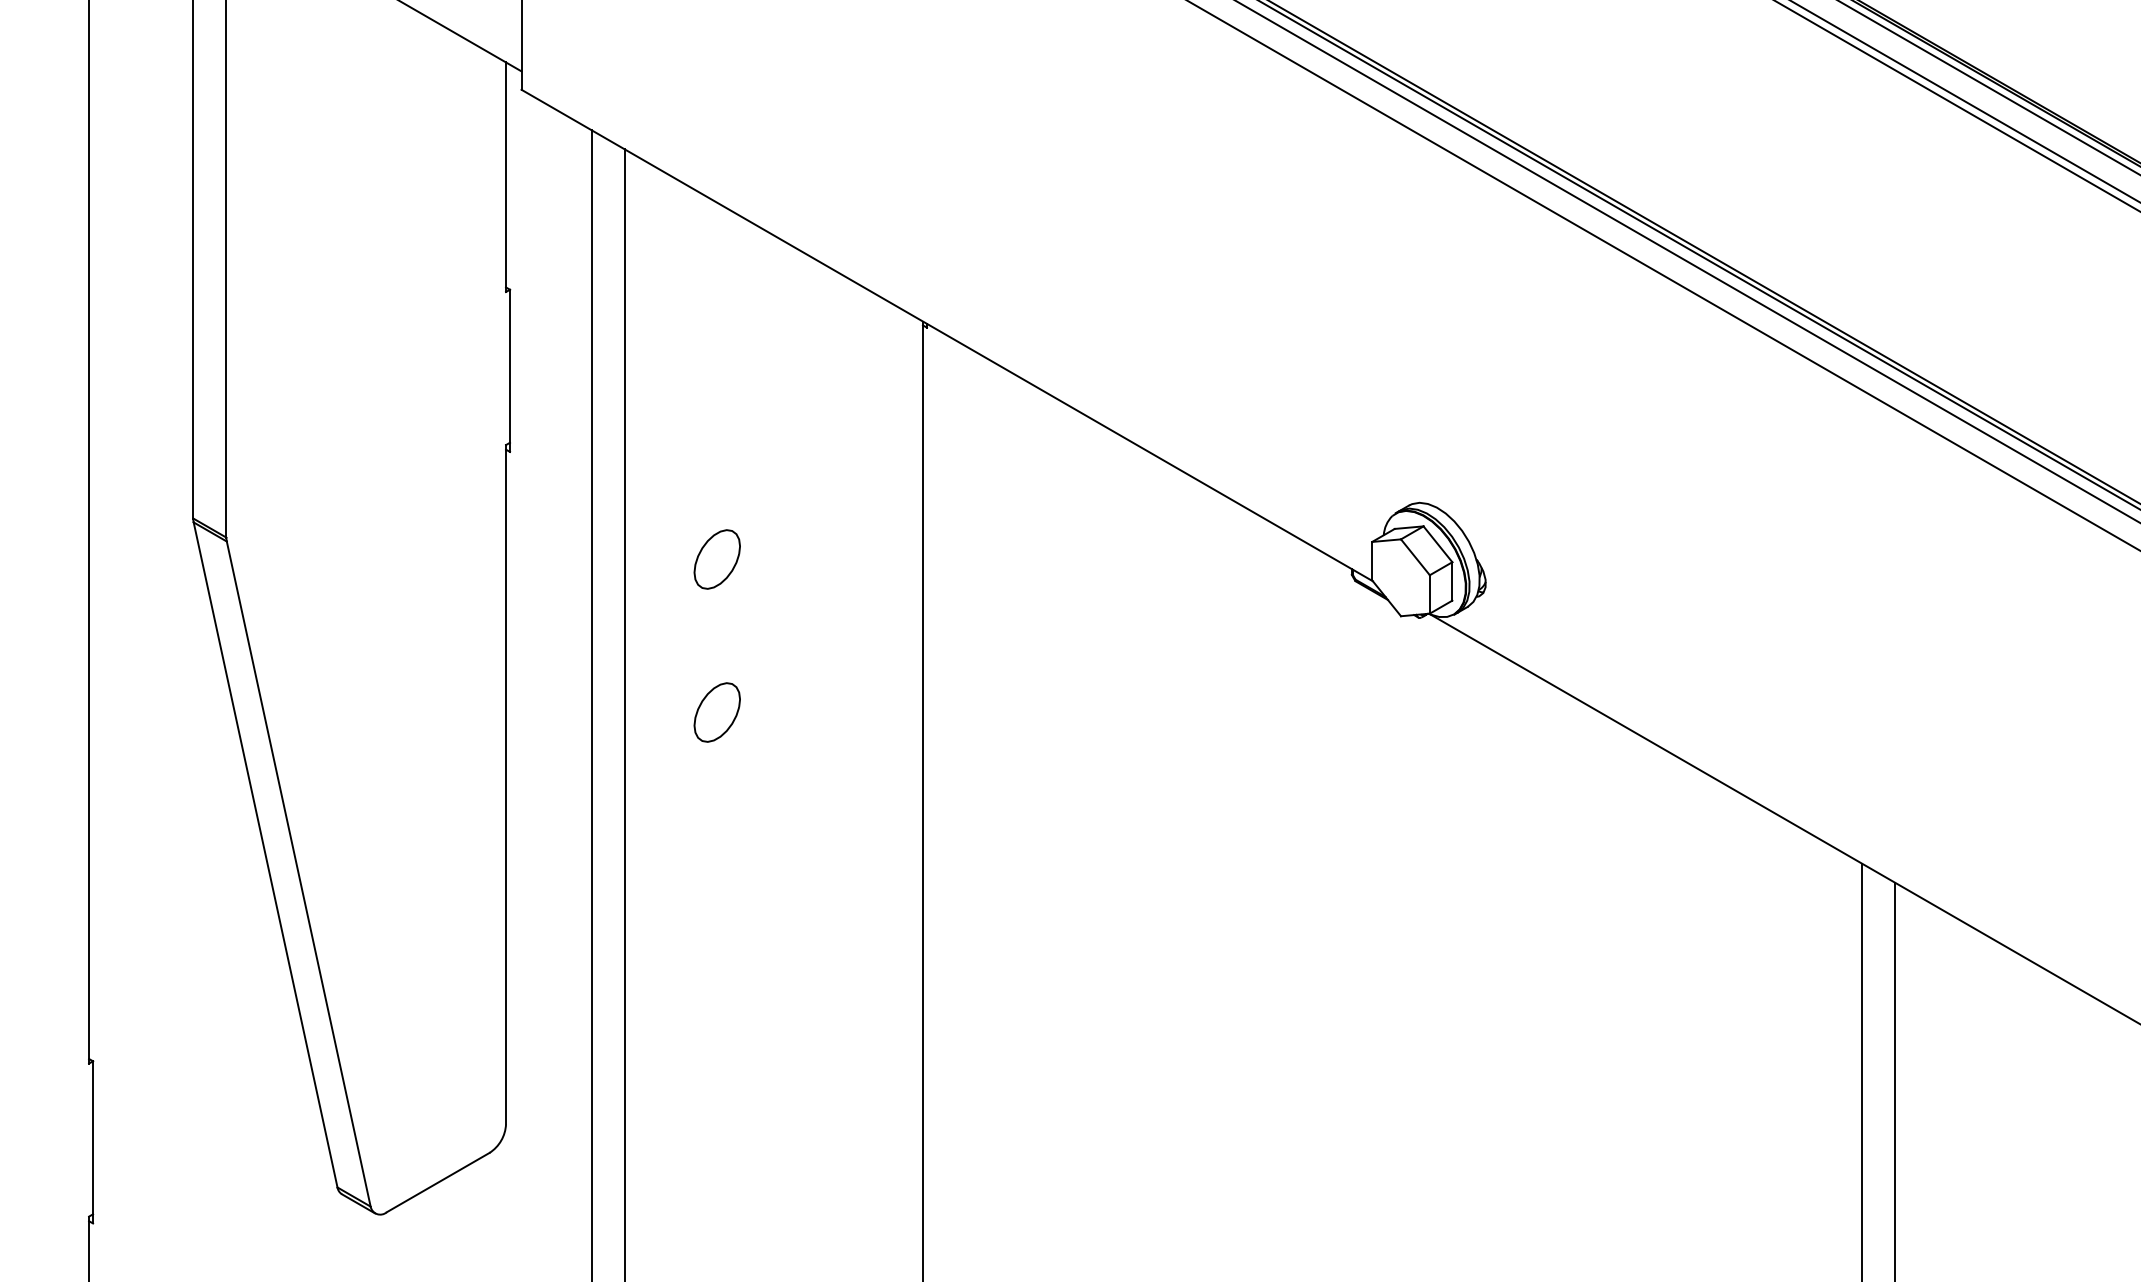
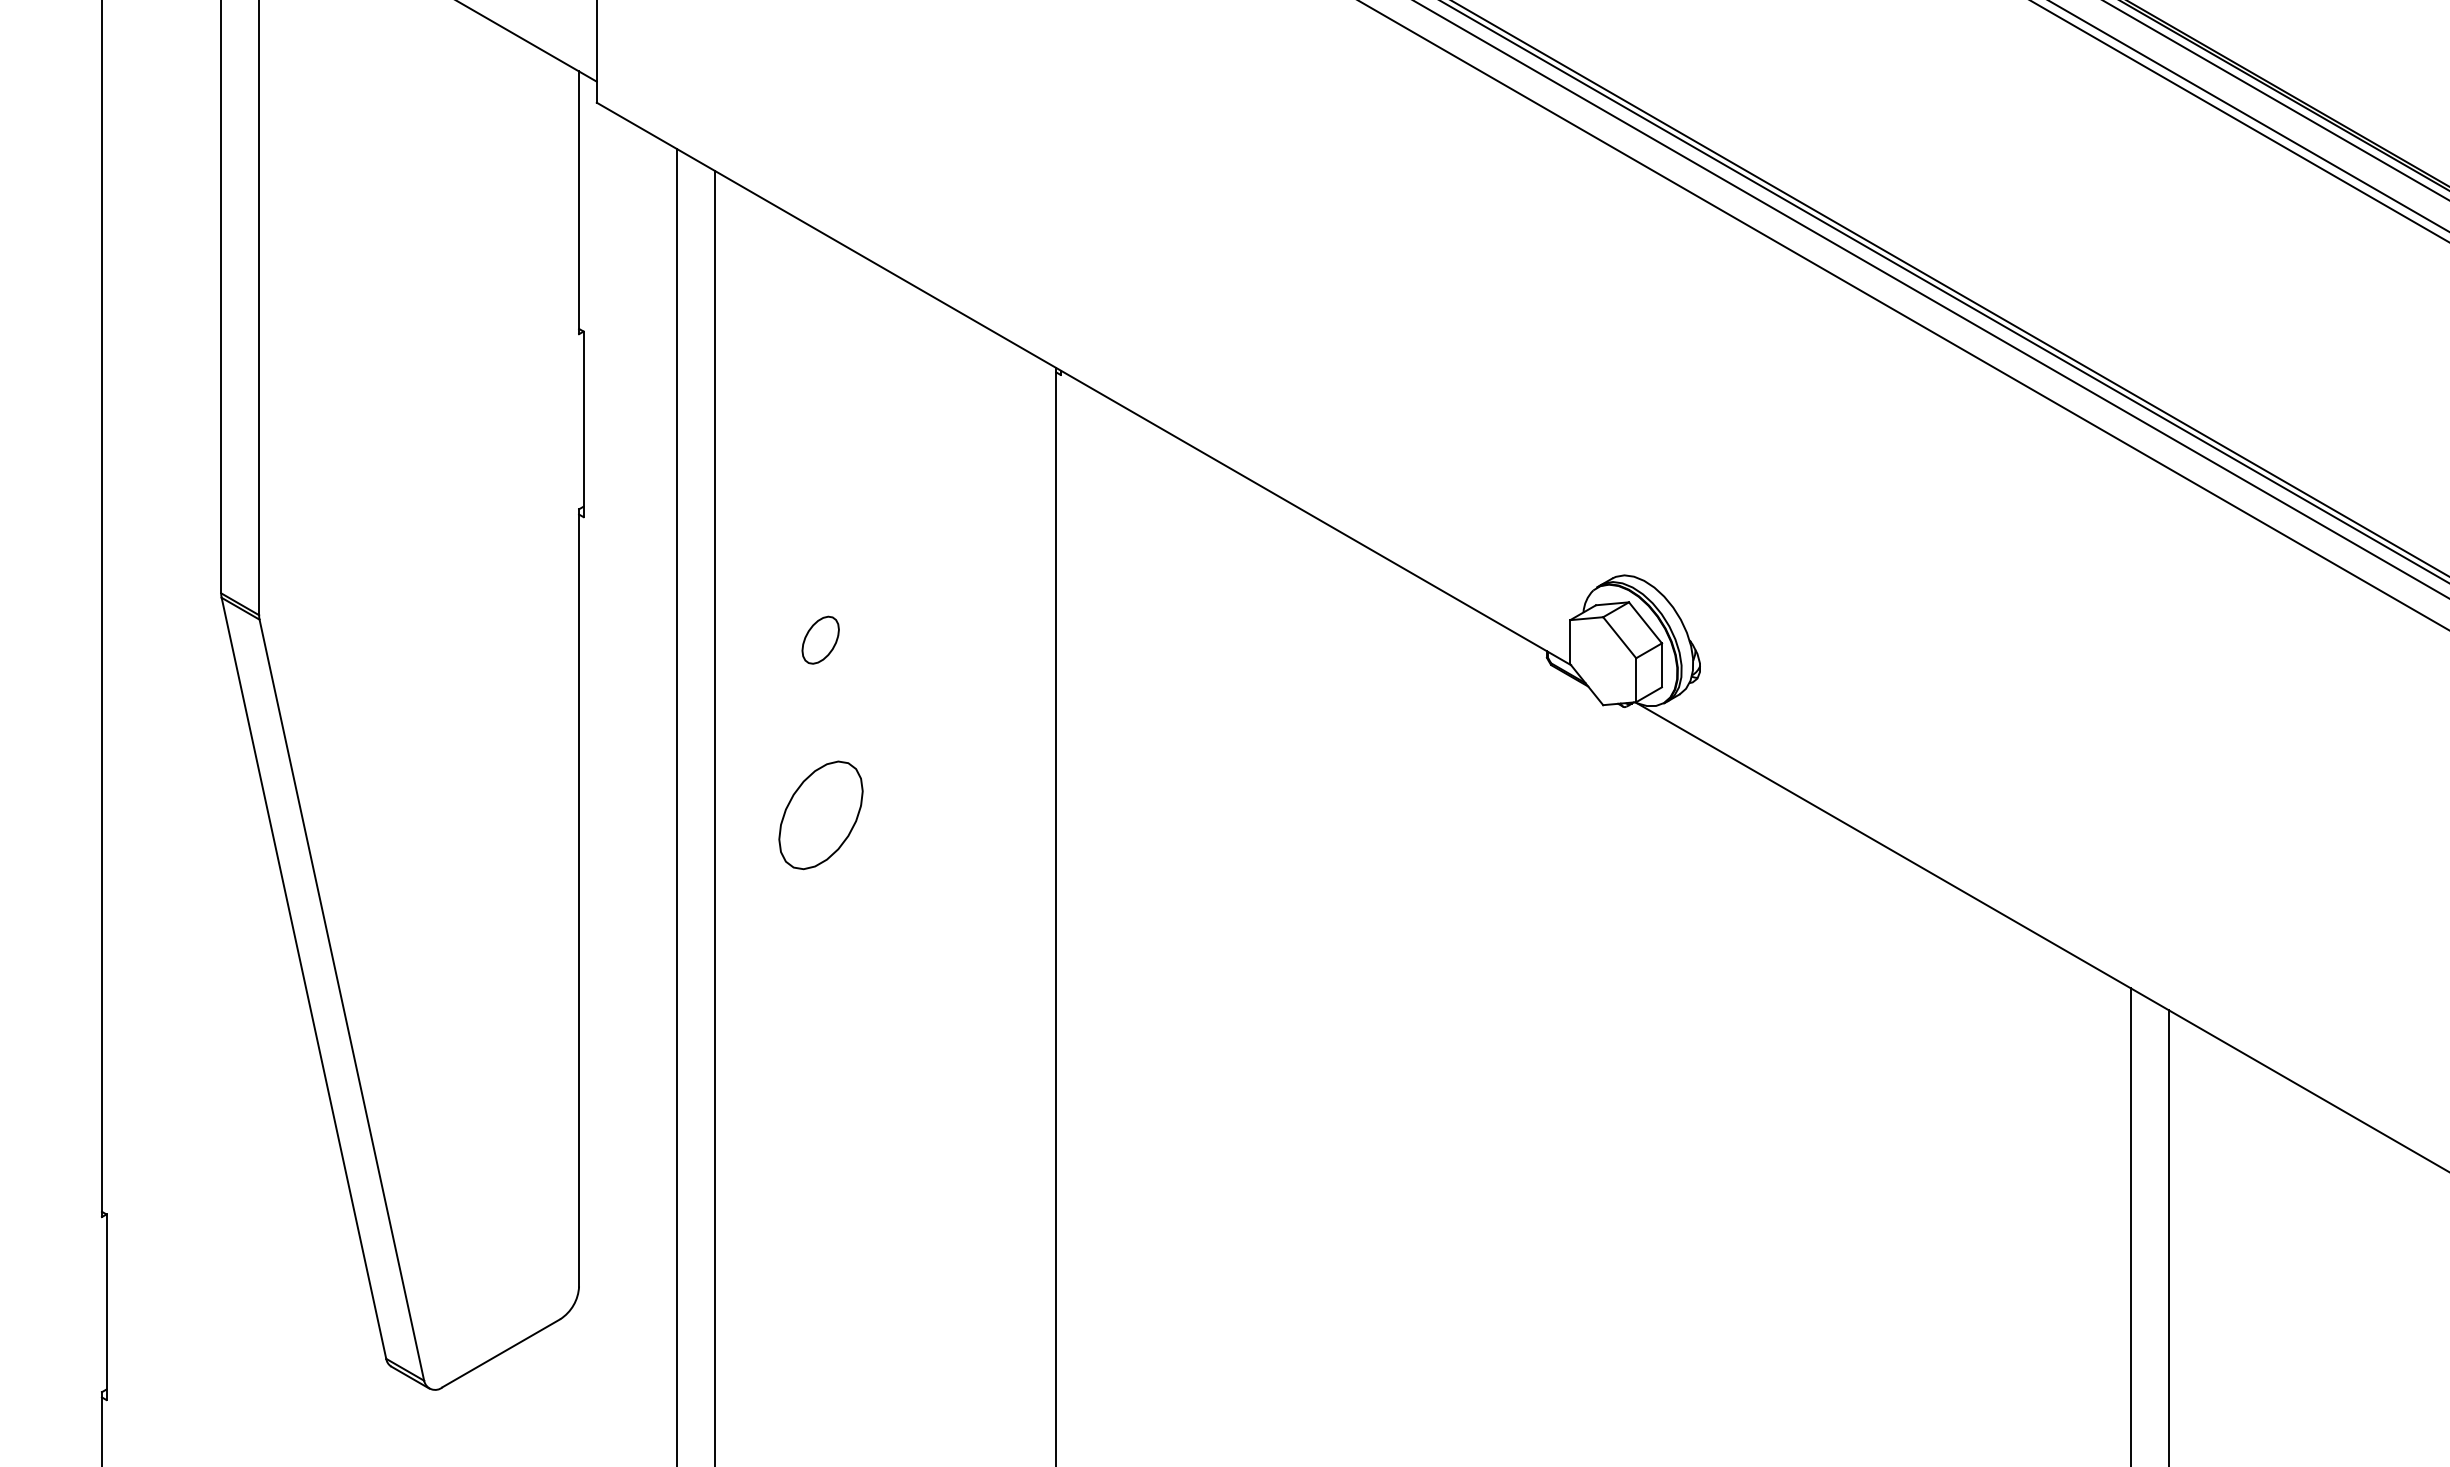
part: (716, 559) -> (819, 640), size x0.7
part: (716, 712) -> (819, 815), size x1.6

